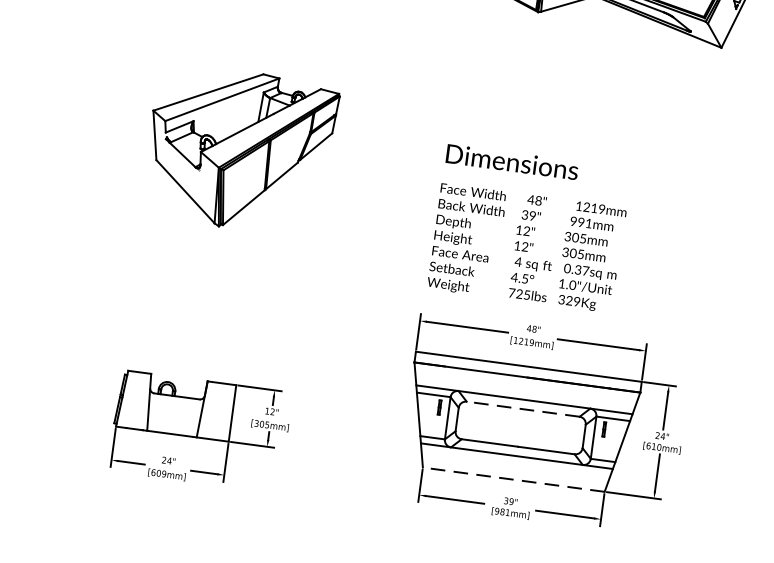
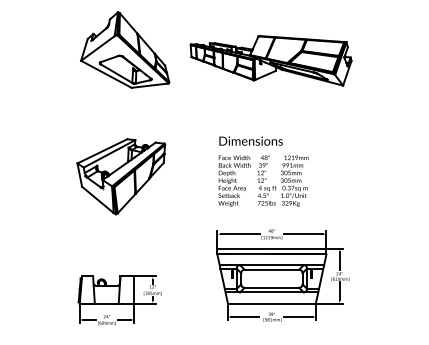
part: (240, 149) -> (121, 176), moved
text: (529, 228) -> (263, 171), moved
line: (522, 408) -> (271, 269), dashed -> solid
line: (513, 479) -> (271, 303), dashed -> solid

